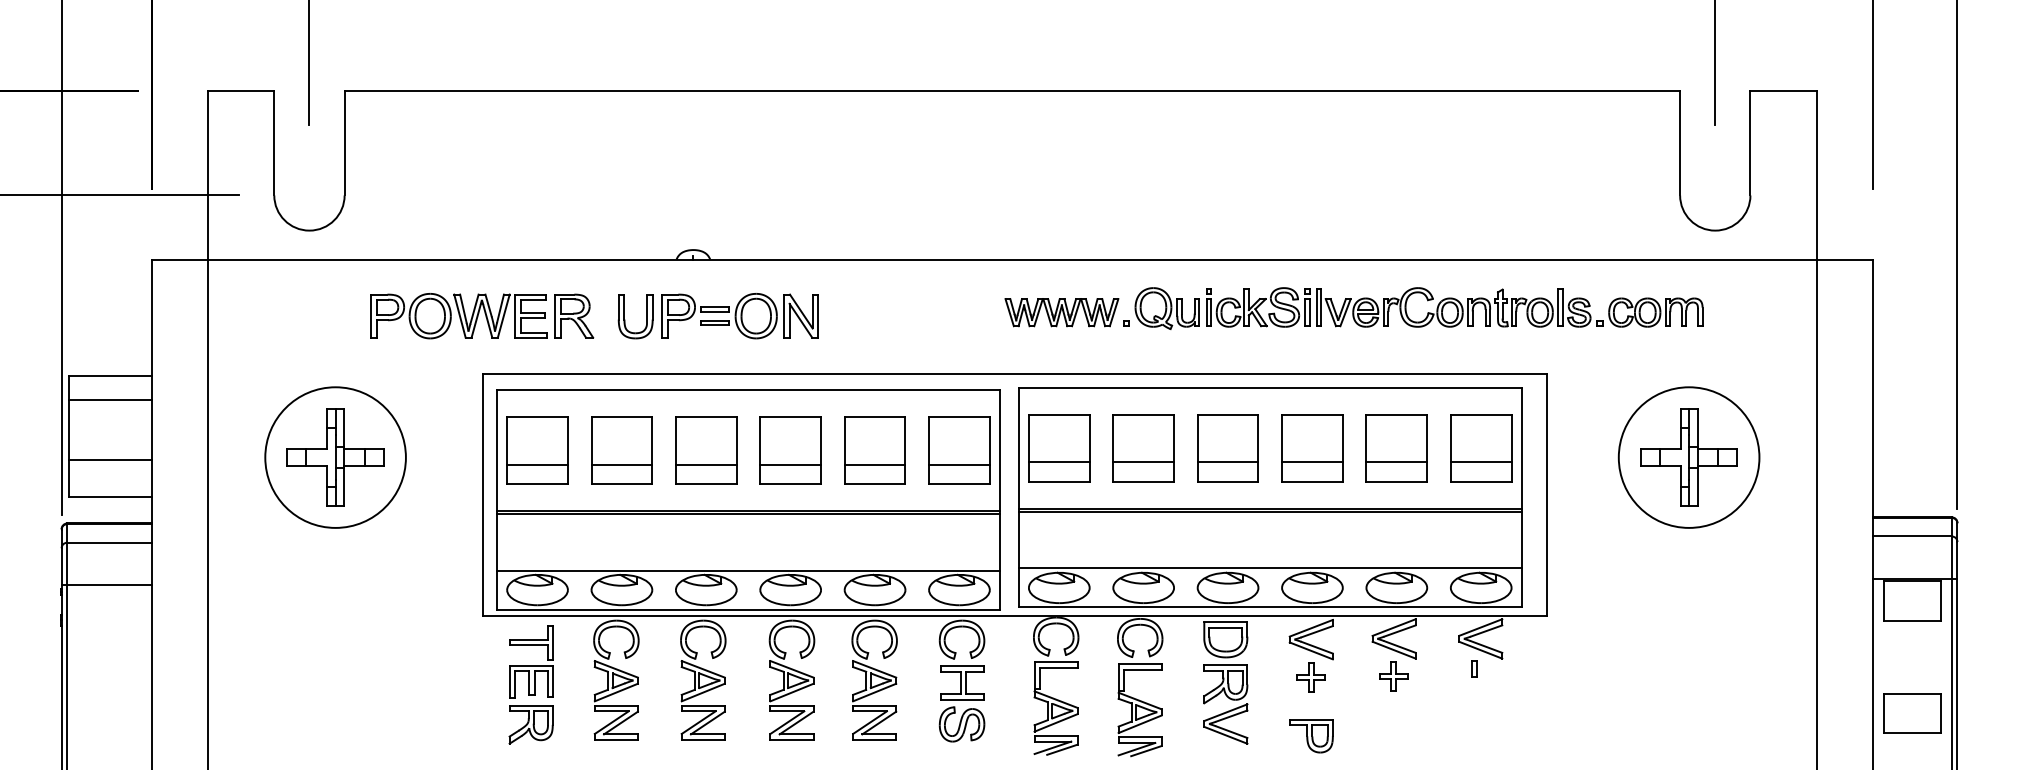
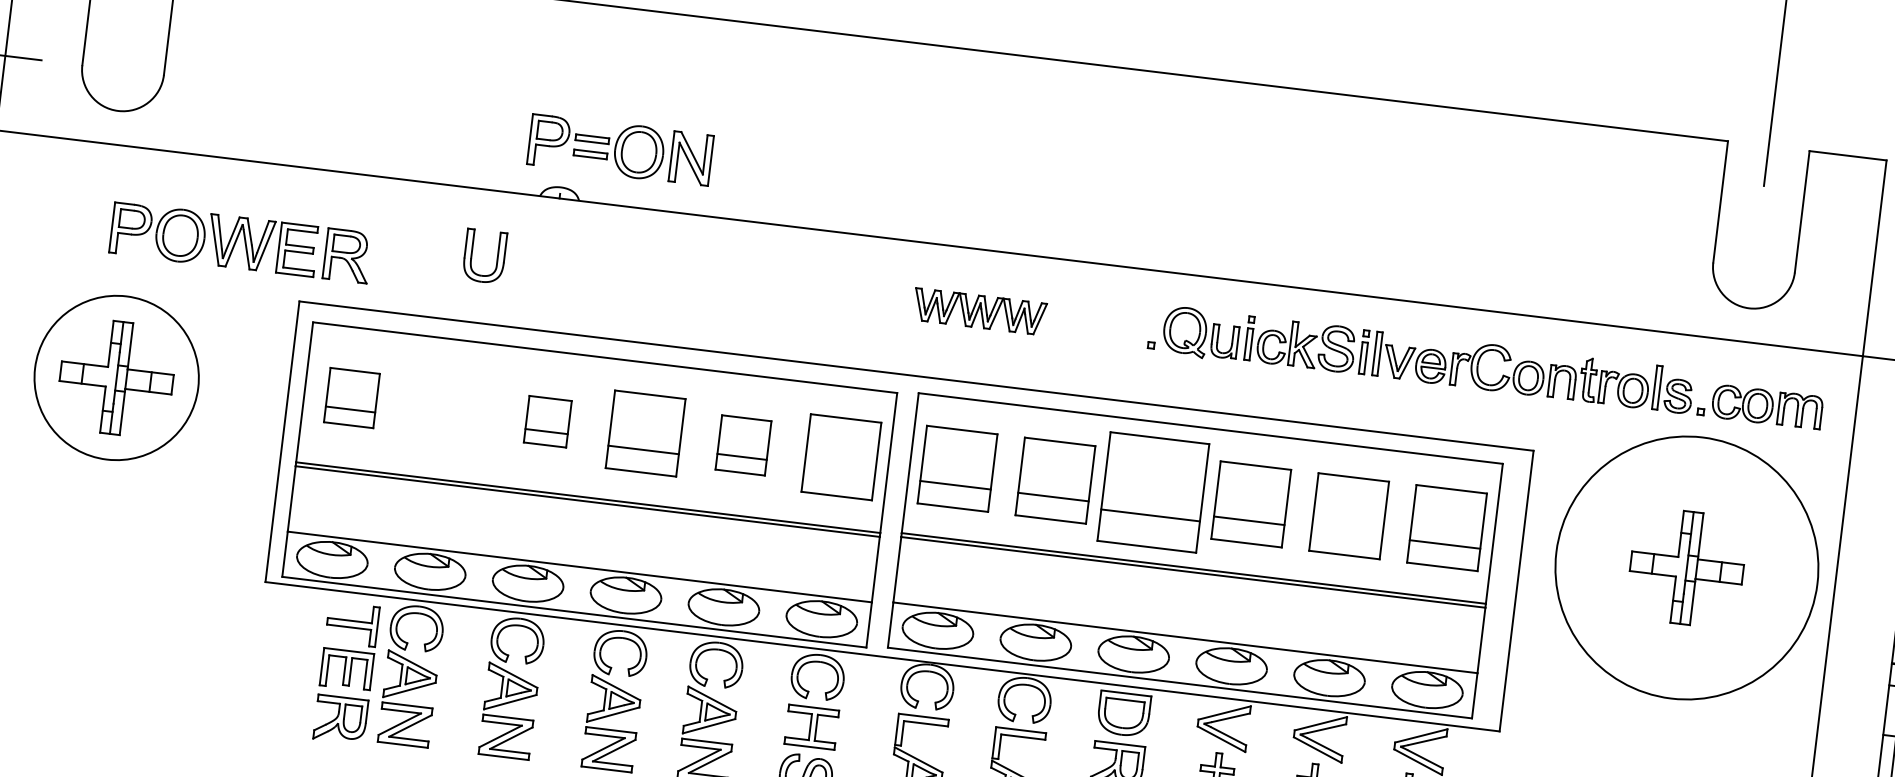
part: (1406, 308) -> (1478, 367), moved
part: (482, 316) -> (241, 243), moved
part: (739, 316) -> (619, 150), moved
part: (1227, 448) -> (1152, 492), size x1.4
part: (537, 450) -> (351, 398), size x0.7
part: (621, 450) -> (449, 409), removed
part: (706, 450) -> (547, 421), size x0.6
part: (874, 450) -> (742, 445), size x0.7
circle: (1688, 457) -> (1686, 567), size x1.6
line: (1396, 462) -> (1346, 532), removed
line: (959, 464) -> (839, 473), removed
part: (530, 684) -> (345, 672), moved

